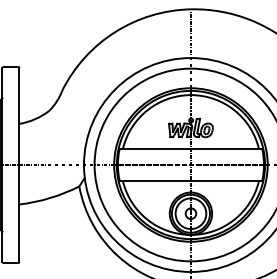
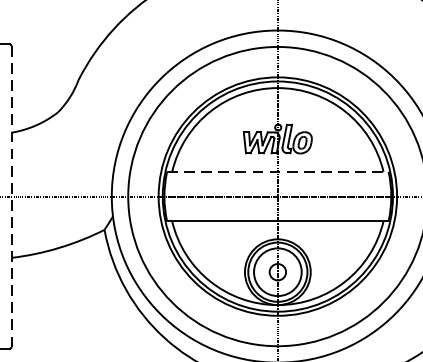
line: (191, 149) -> (278, 172), solid -> dashed
line: (19, 165) -> (11, 197), solid -> dashed

